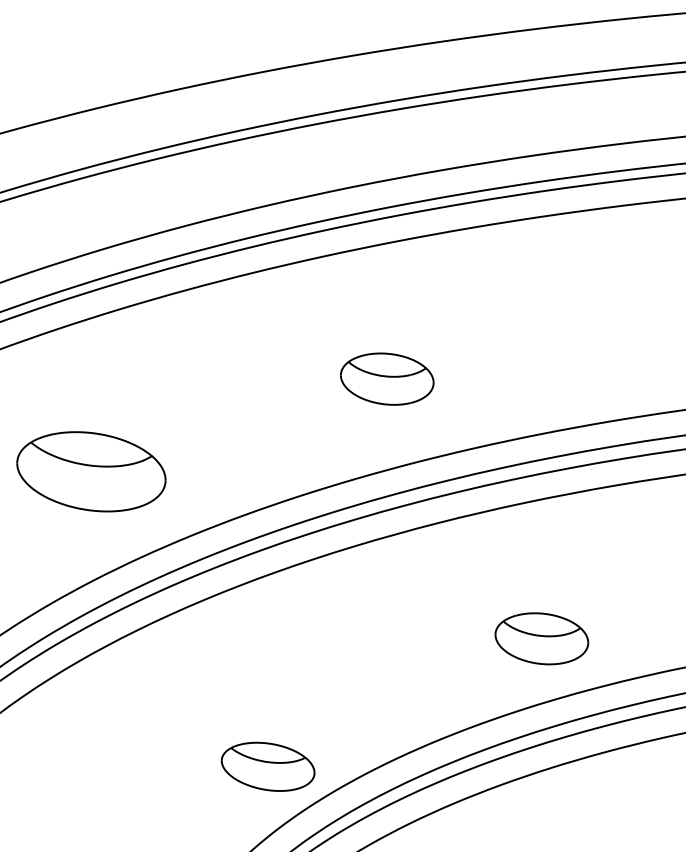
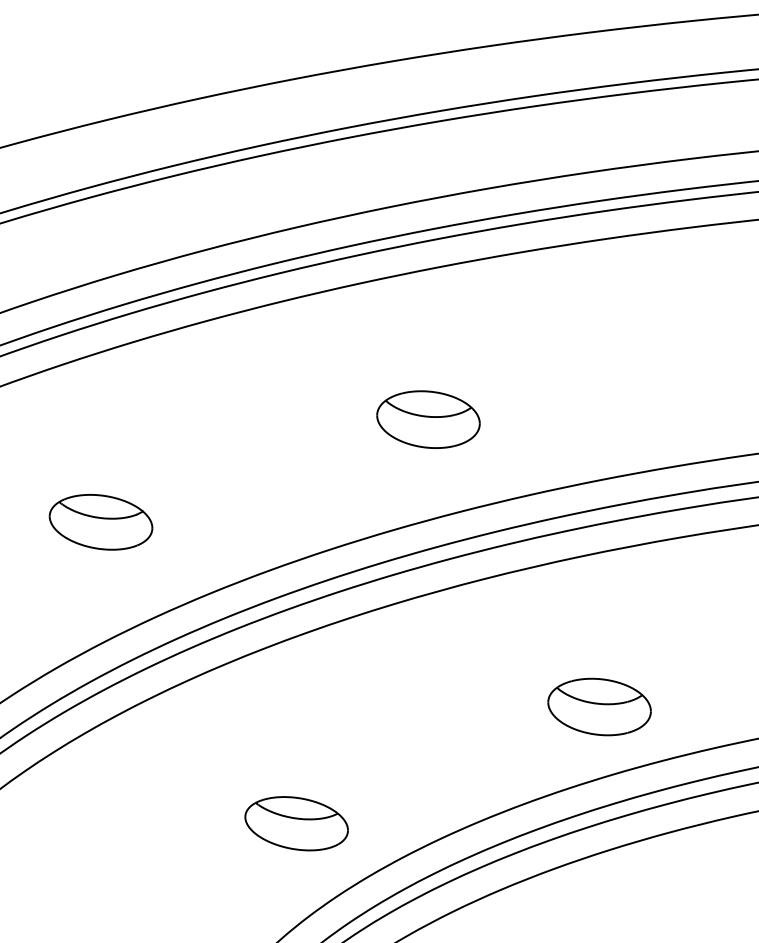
part: (90, 472) -> (100, 522), size x0.62
part: (268, 766) -> (296, 823), moved

